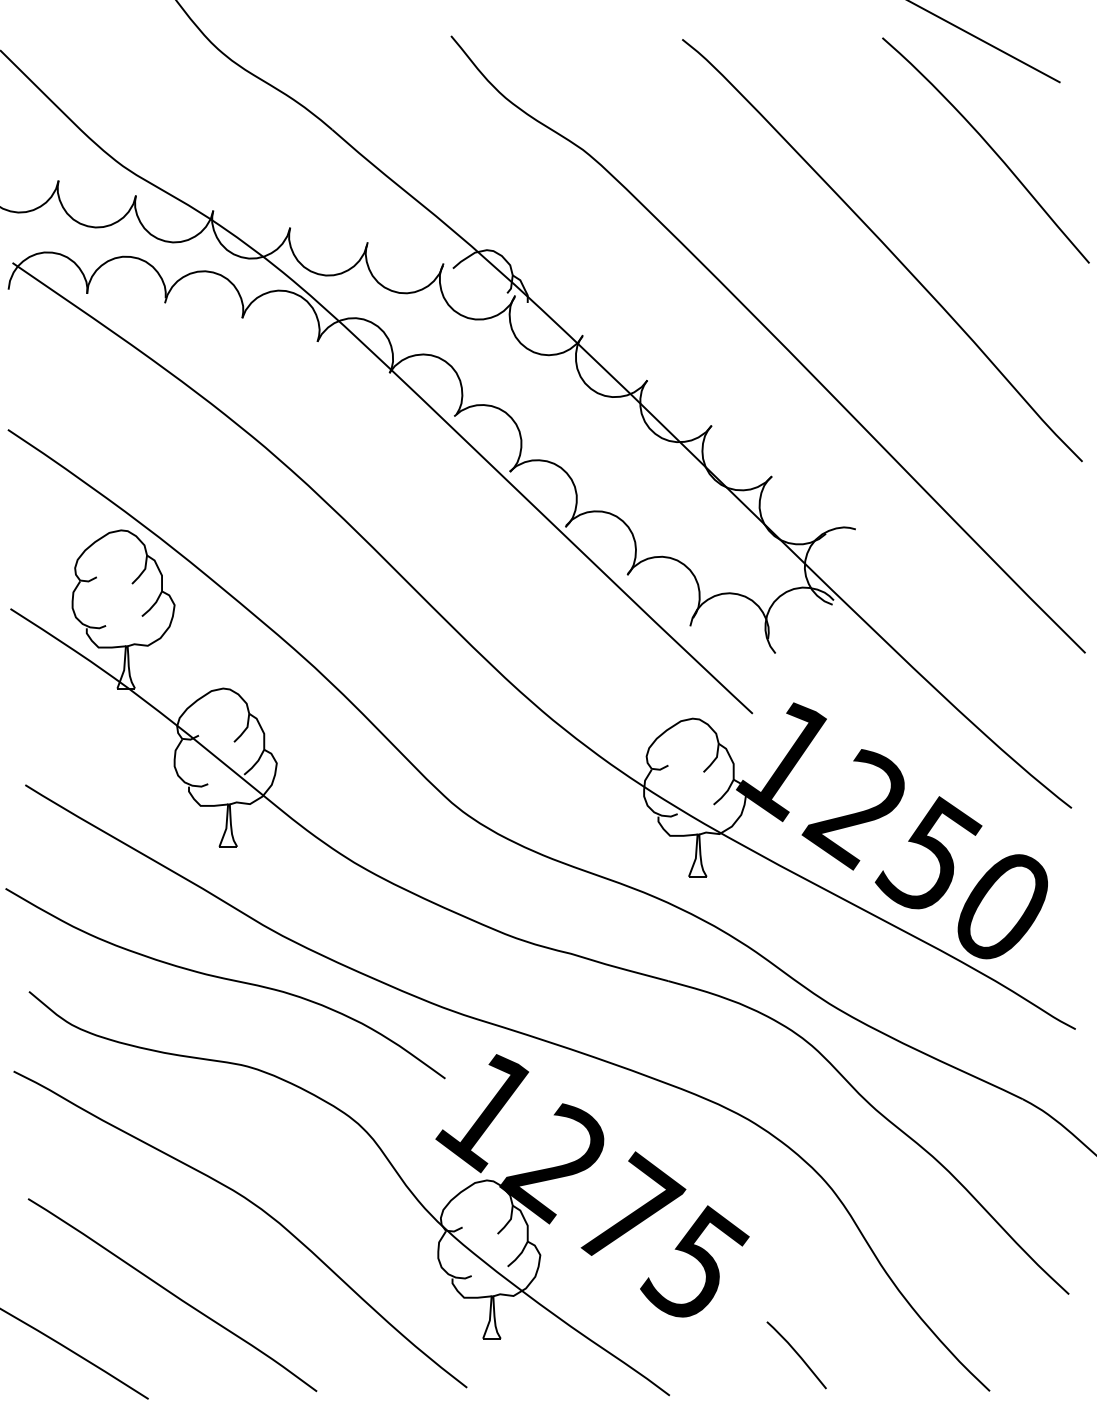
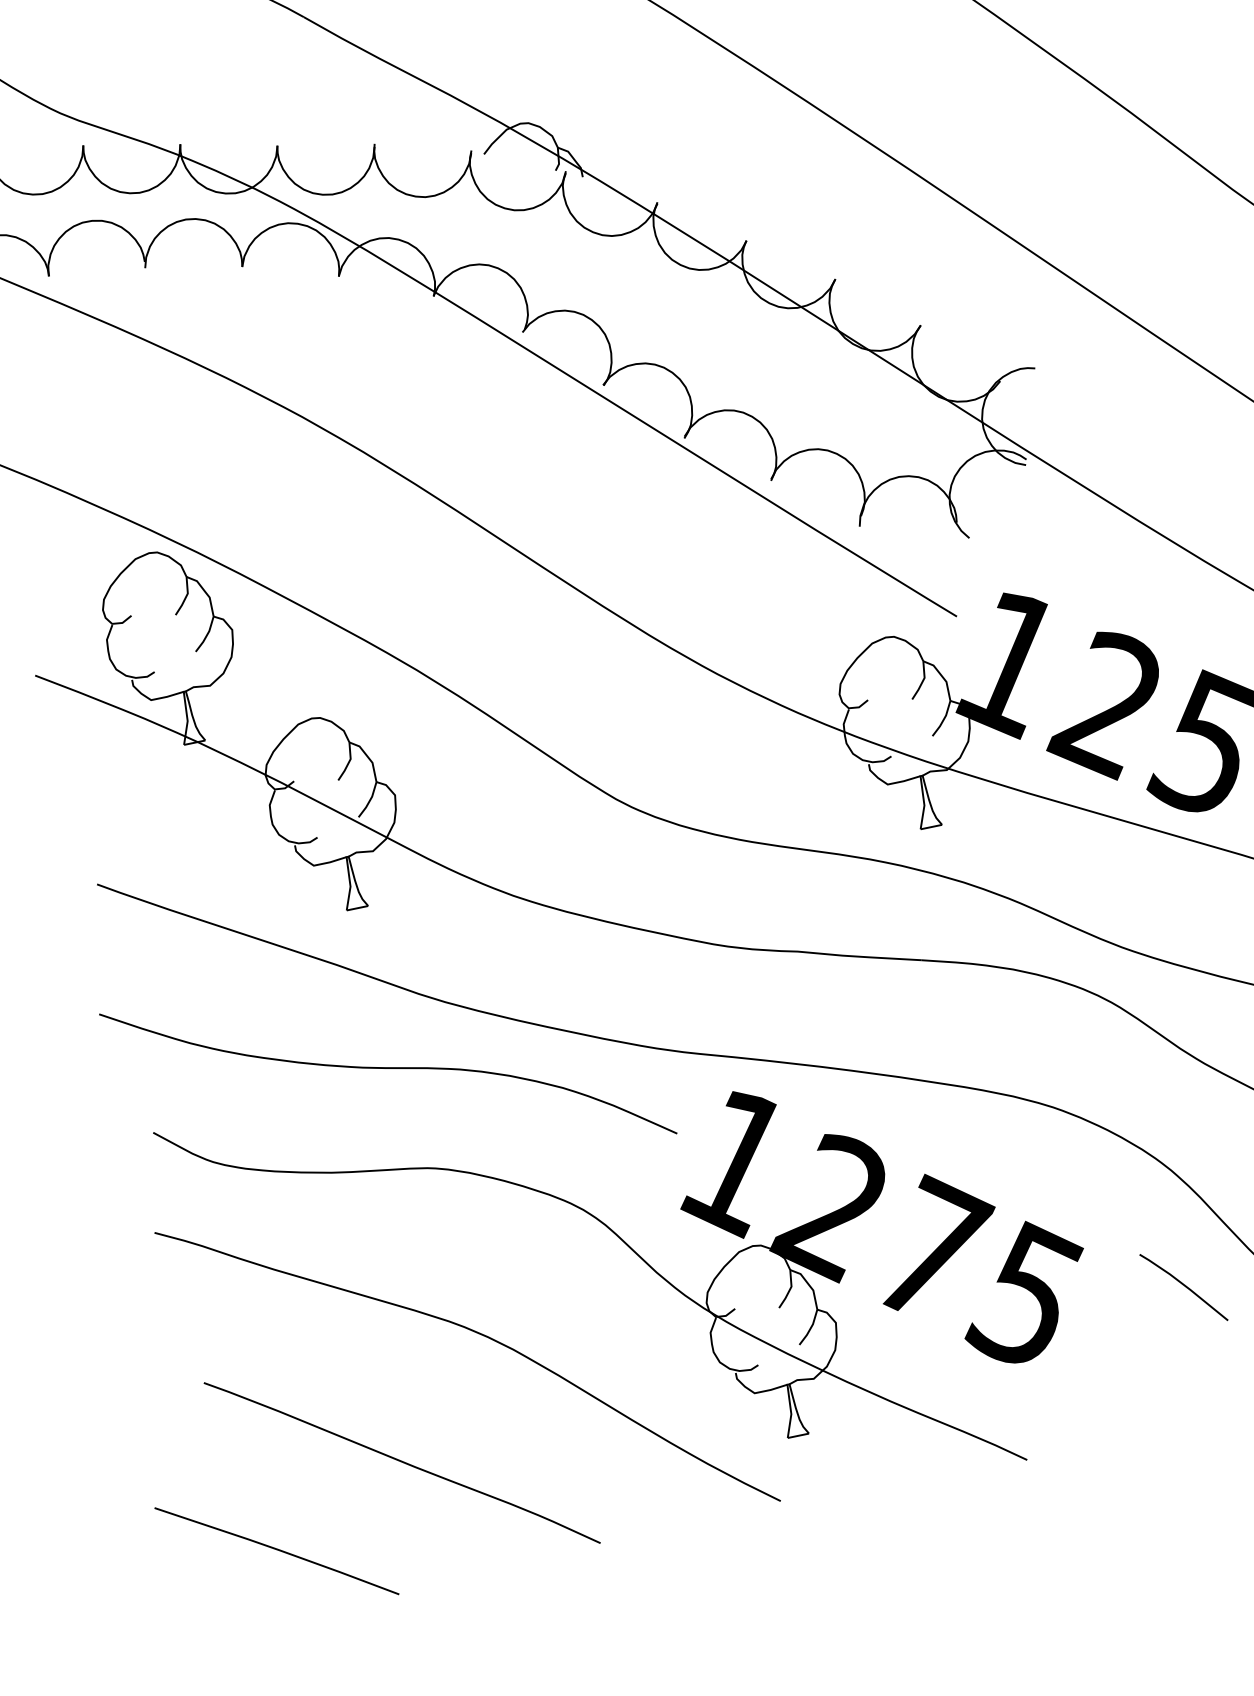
line: (796, 1354) -> (1183, 1286), moved

